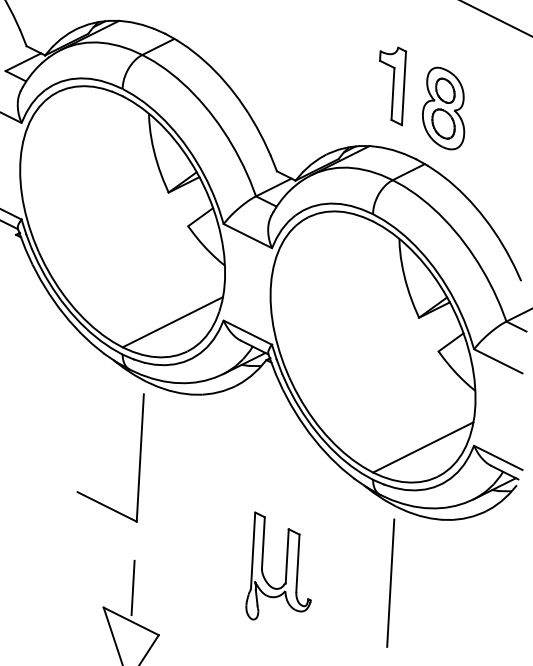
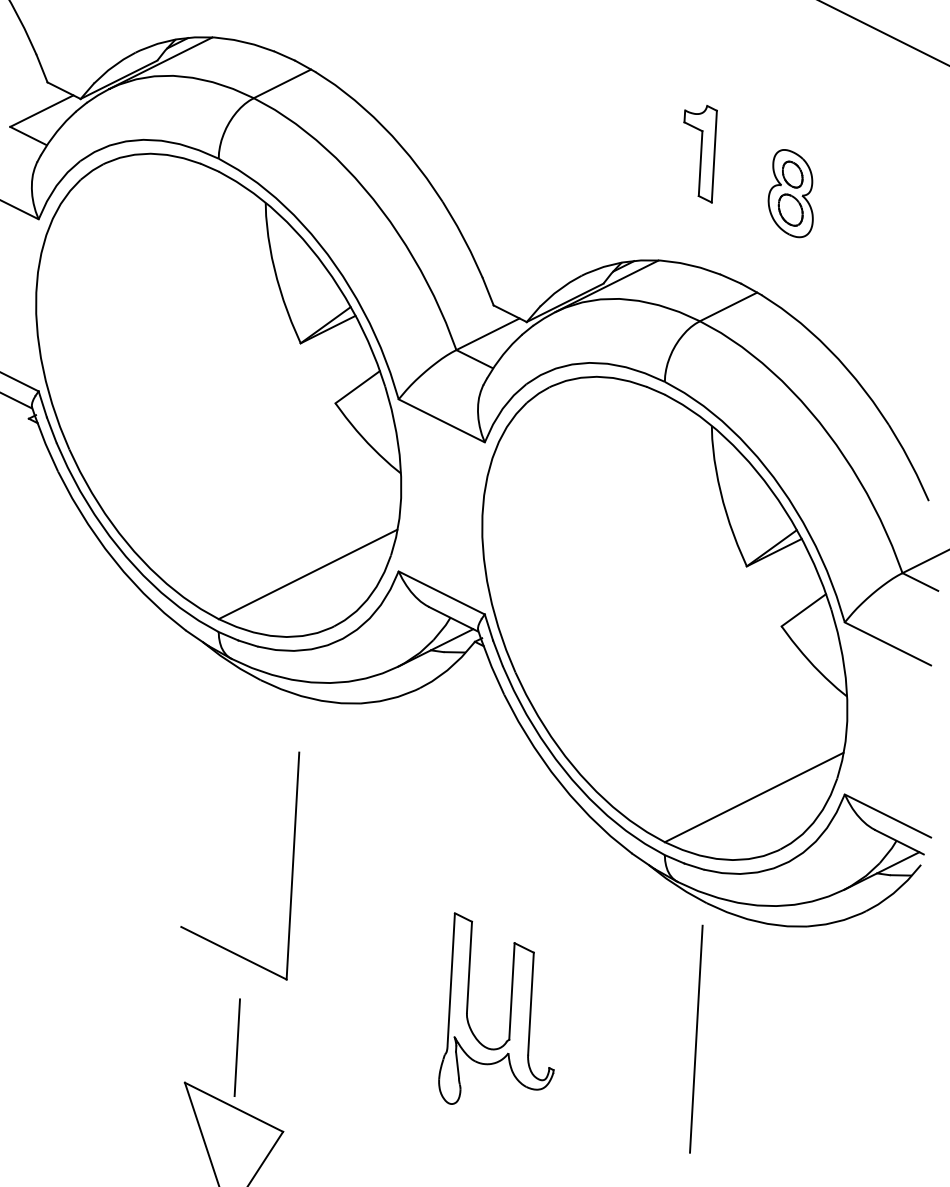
part: (393, 86) -> (701, 154), size x0.7
part: (443, 108) -> (790, 193), size x0.6
part: (139, 457) -> (291, 865), moved

